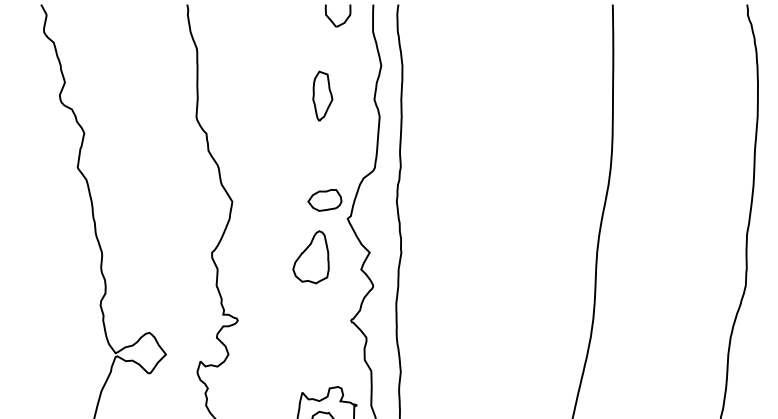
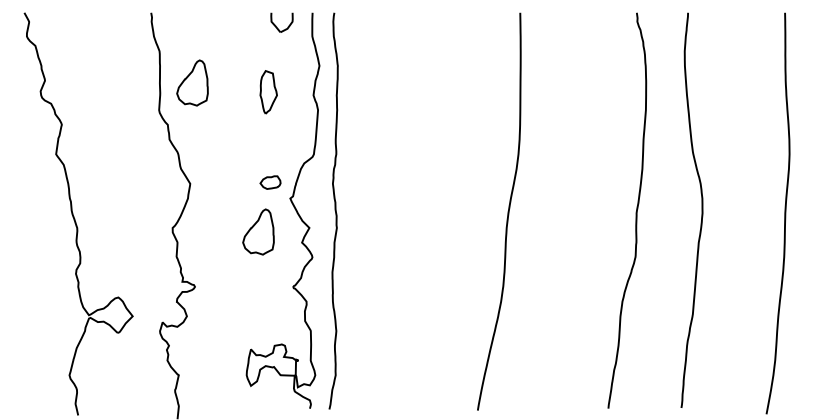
part: (234, 84) -> (192, 82), added
part: (324, 200) -> (270, 182), size x0.7

